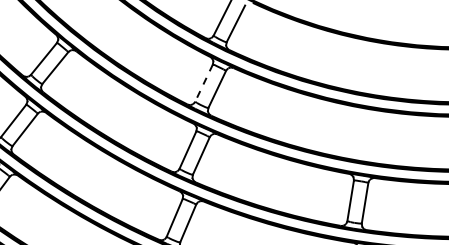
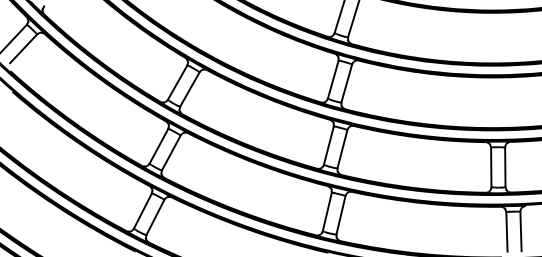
line: (204, 83) -> (333, 79), dashed -> solid

